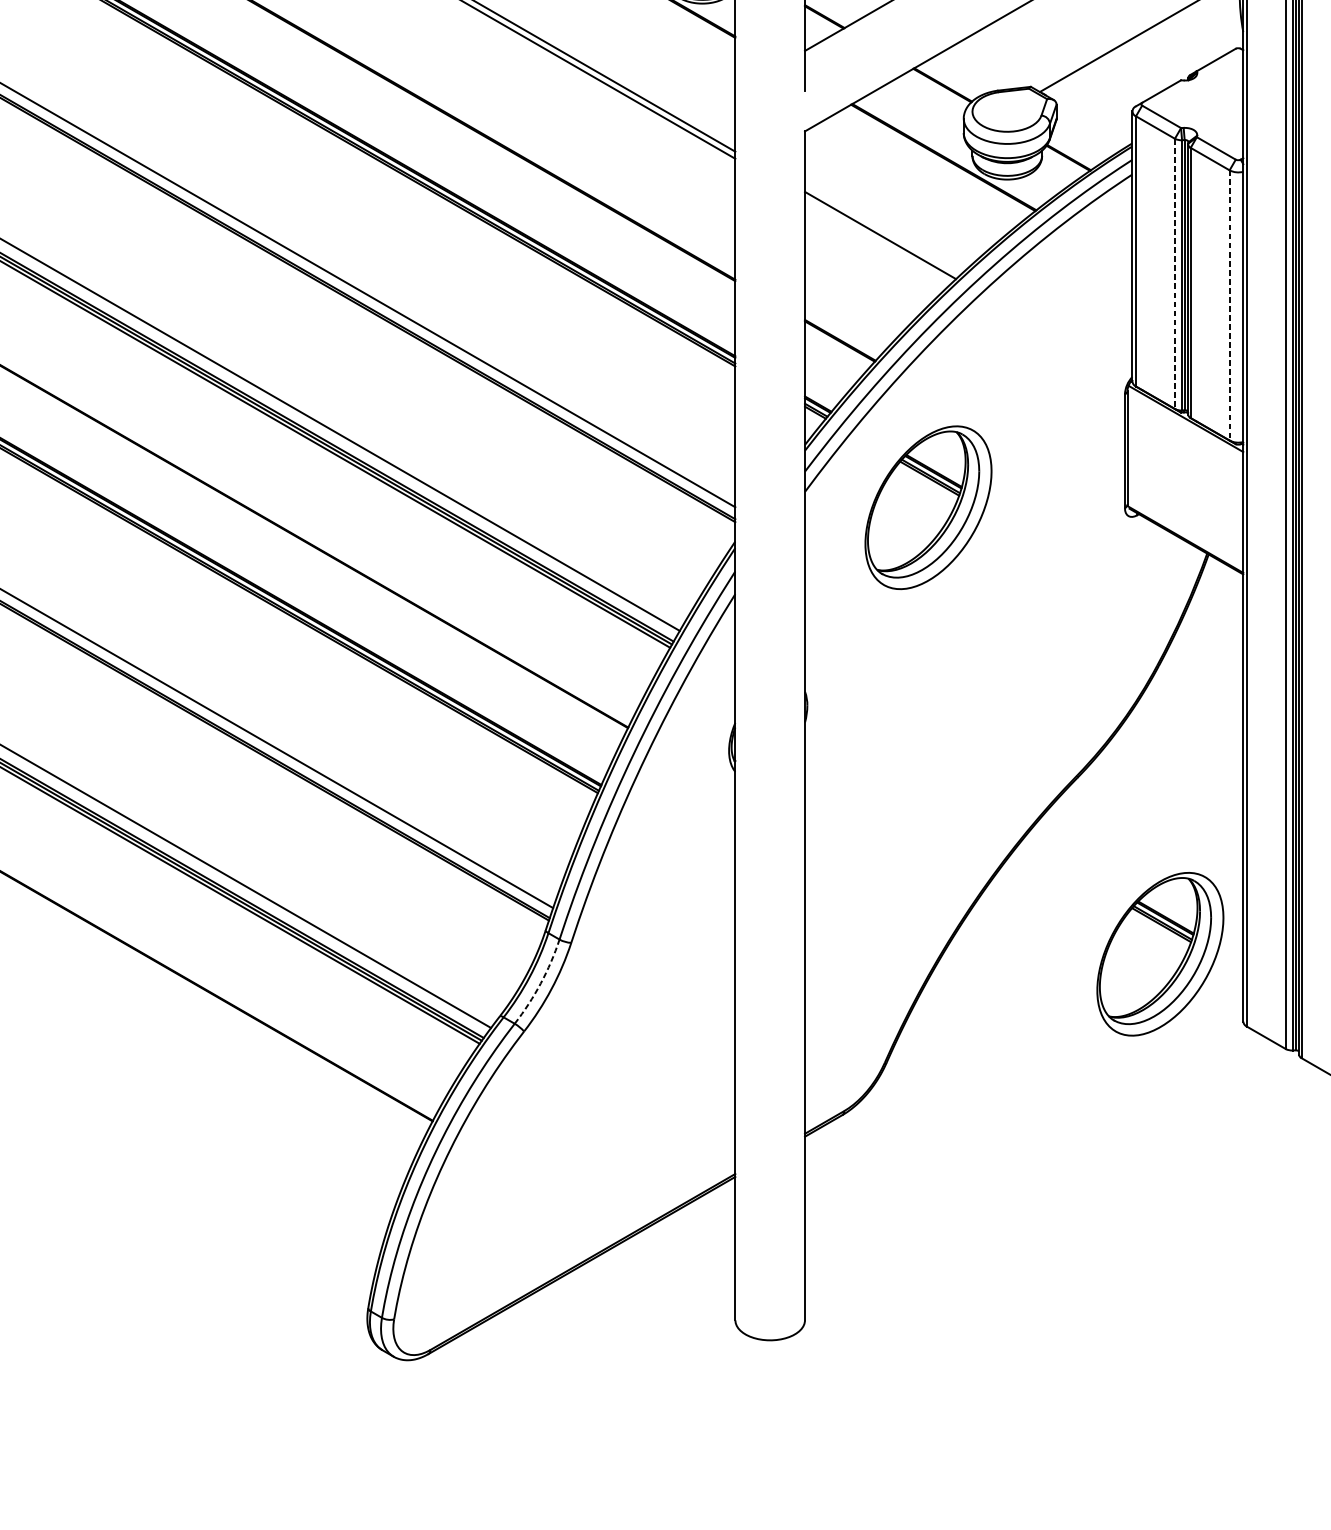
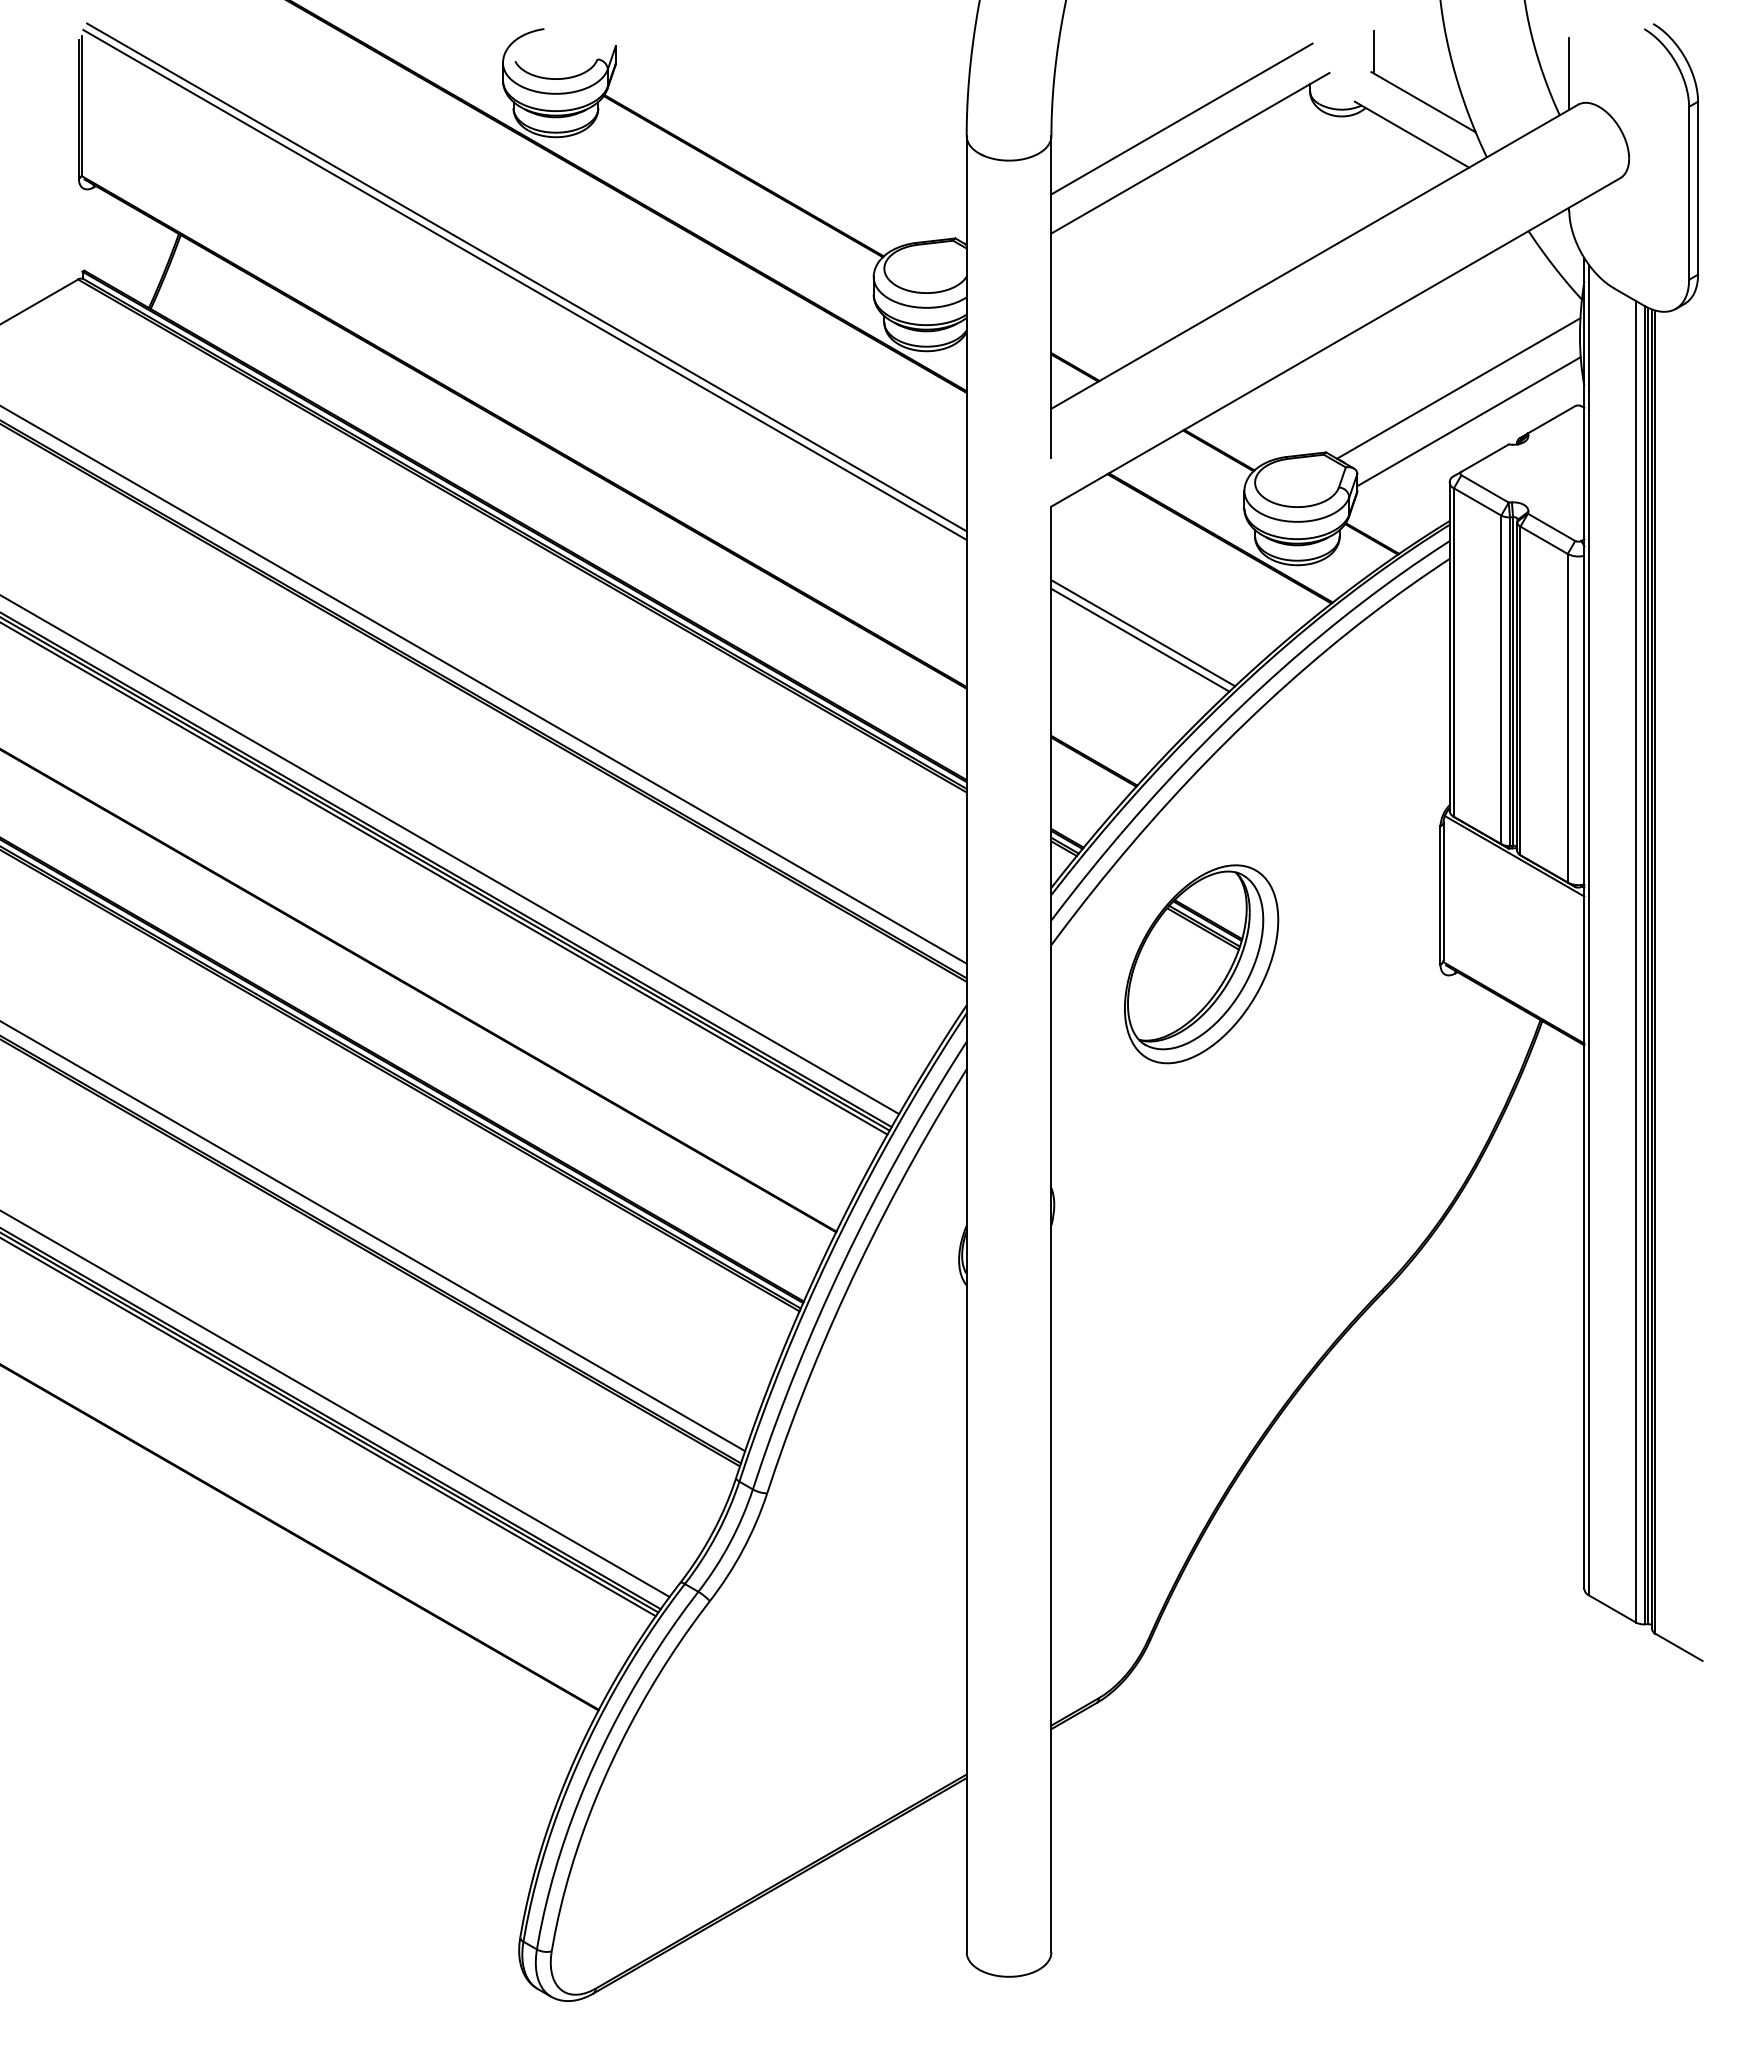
line: (1147, 61) -> (1468, 421), added
line: (878, 240) -> (1140, 639), added
line: (1175, 274) -> (1501, 680), dashed -> solid
line: (1229, 305) -> (1567, 718), dashed -> solid
part: (1160, 954) -> (1483, 1507), removed
arc: (541, 983) -> (730, 1542), dashed -> solid

